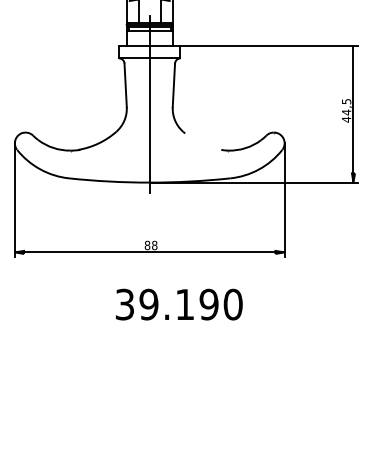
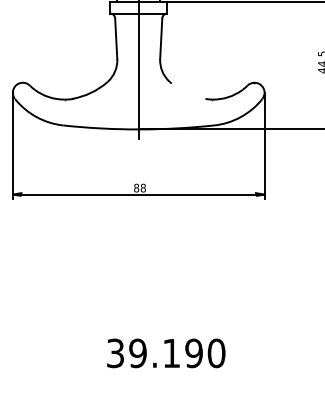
text: (179, 304) -> (166, 353), moved

